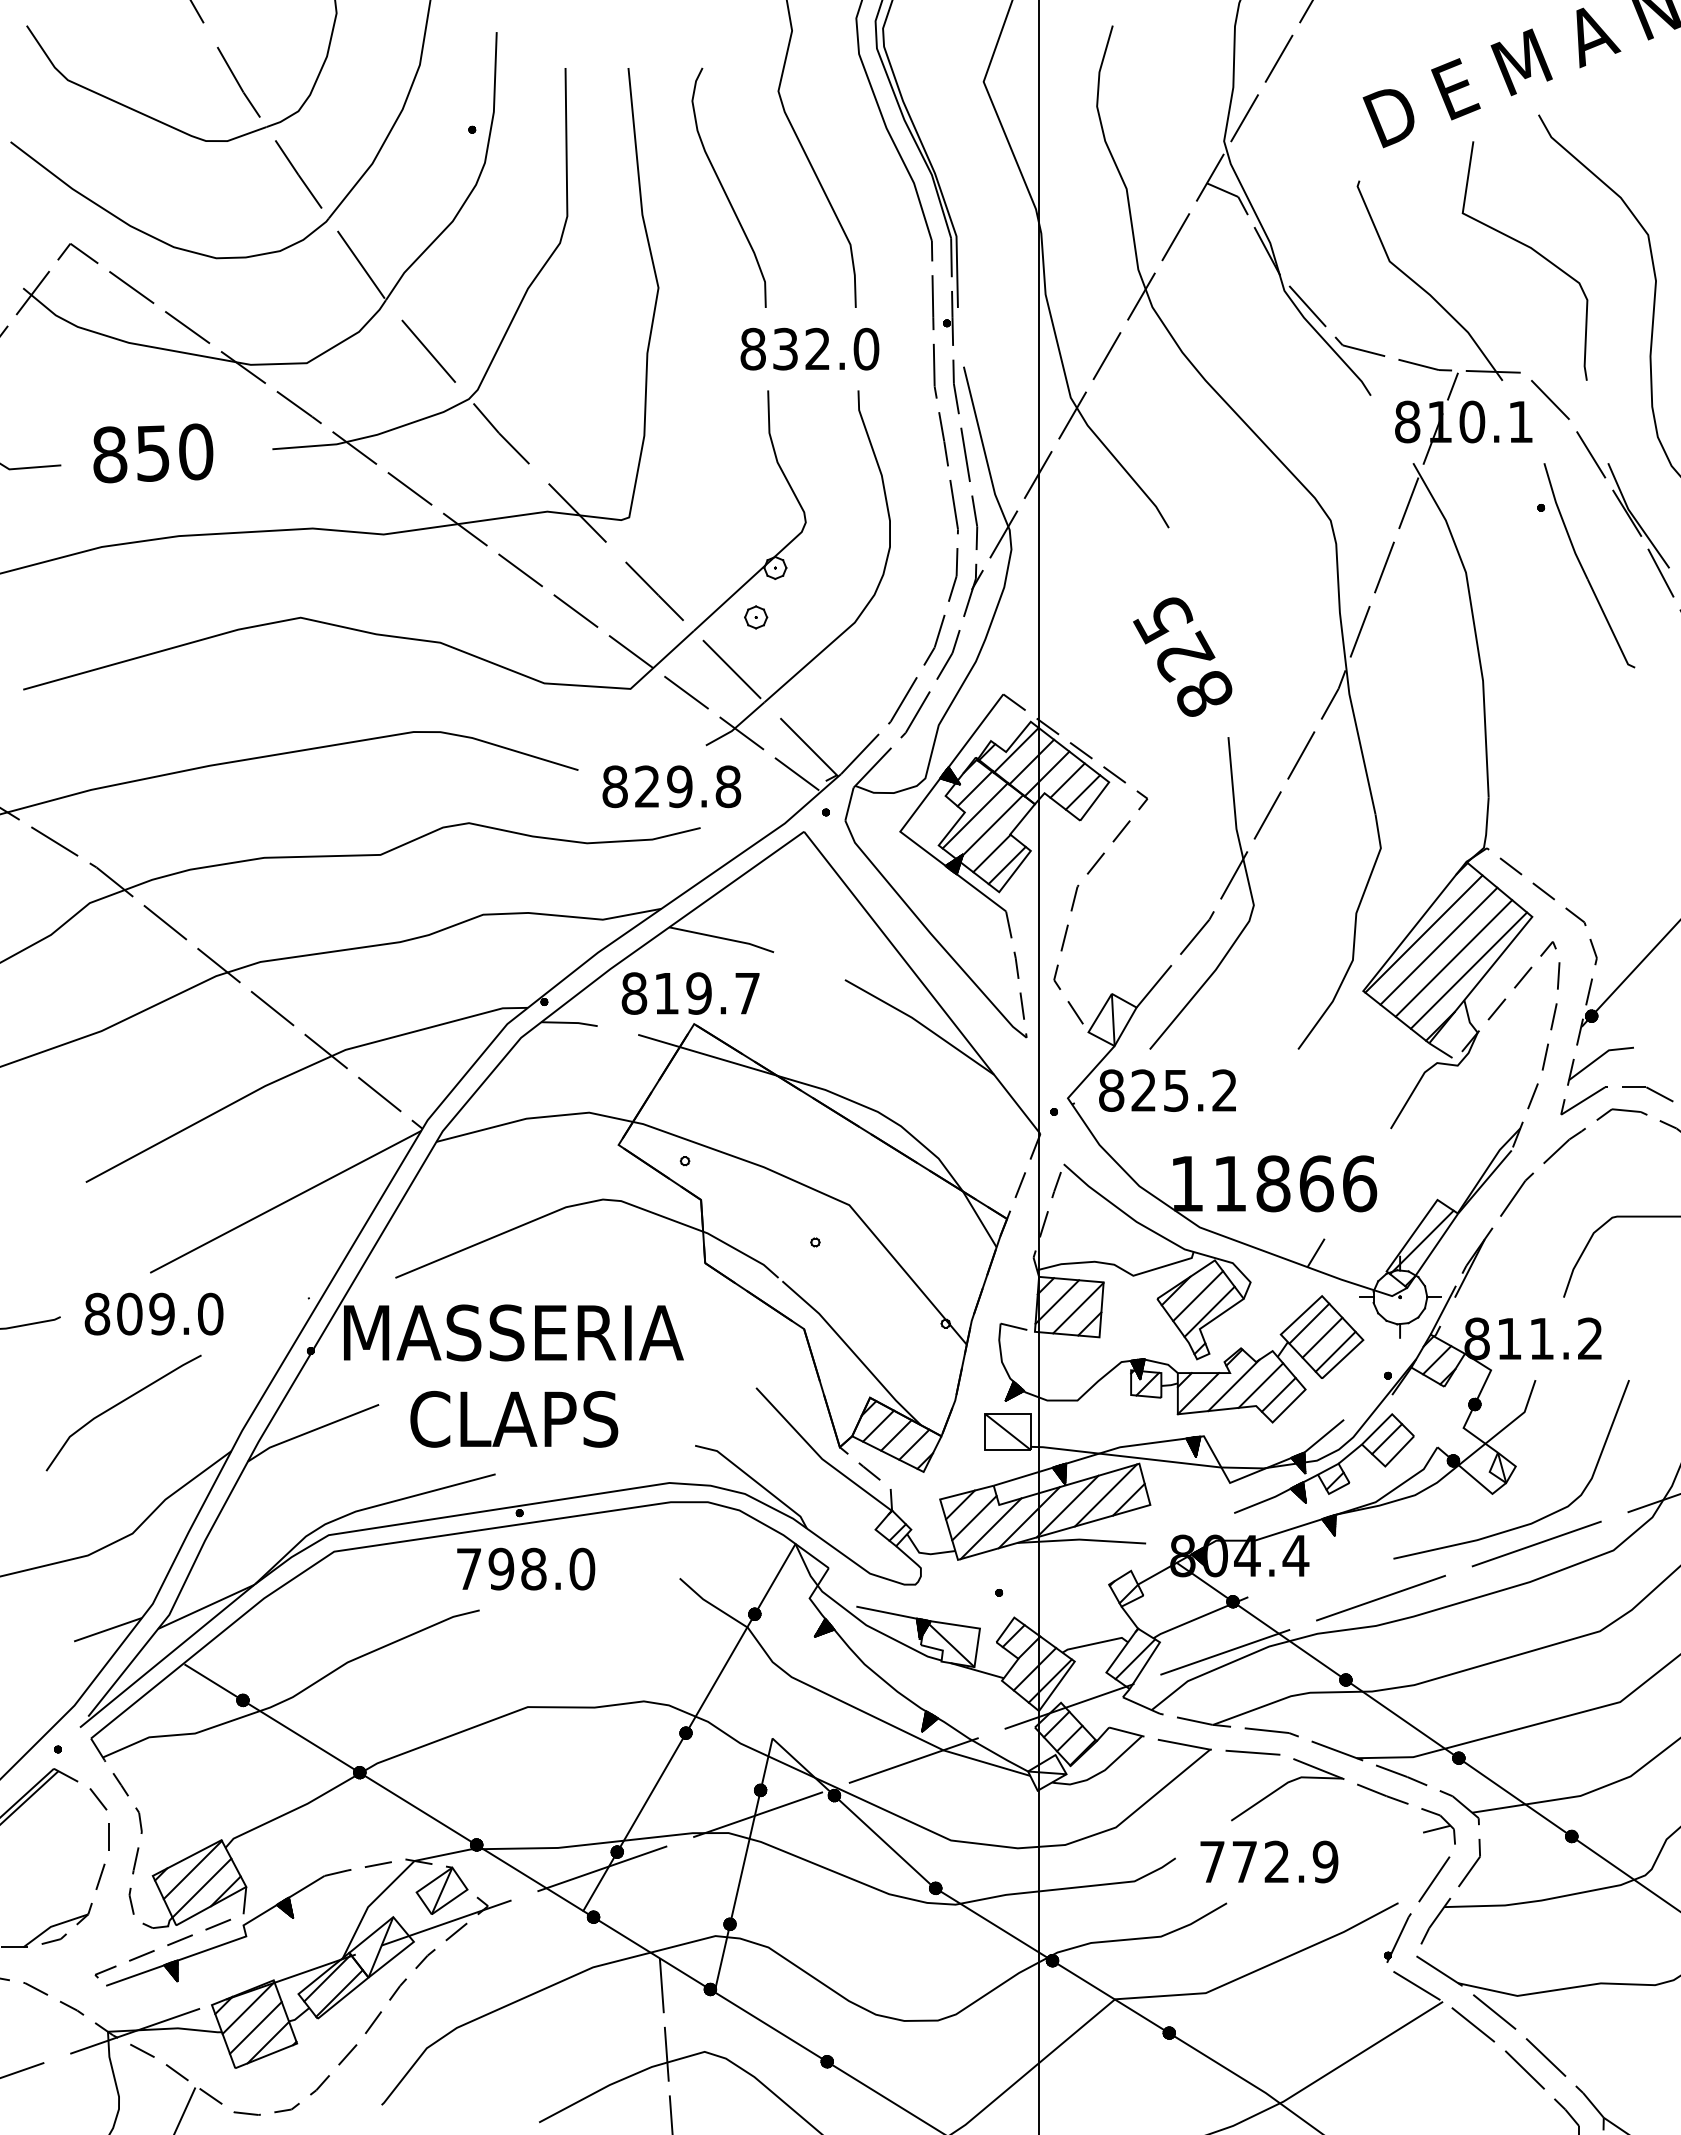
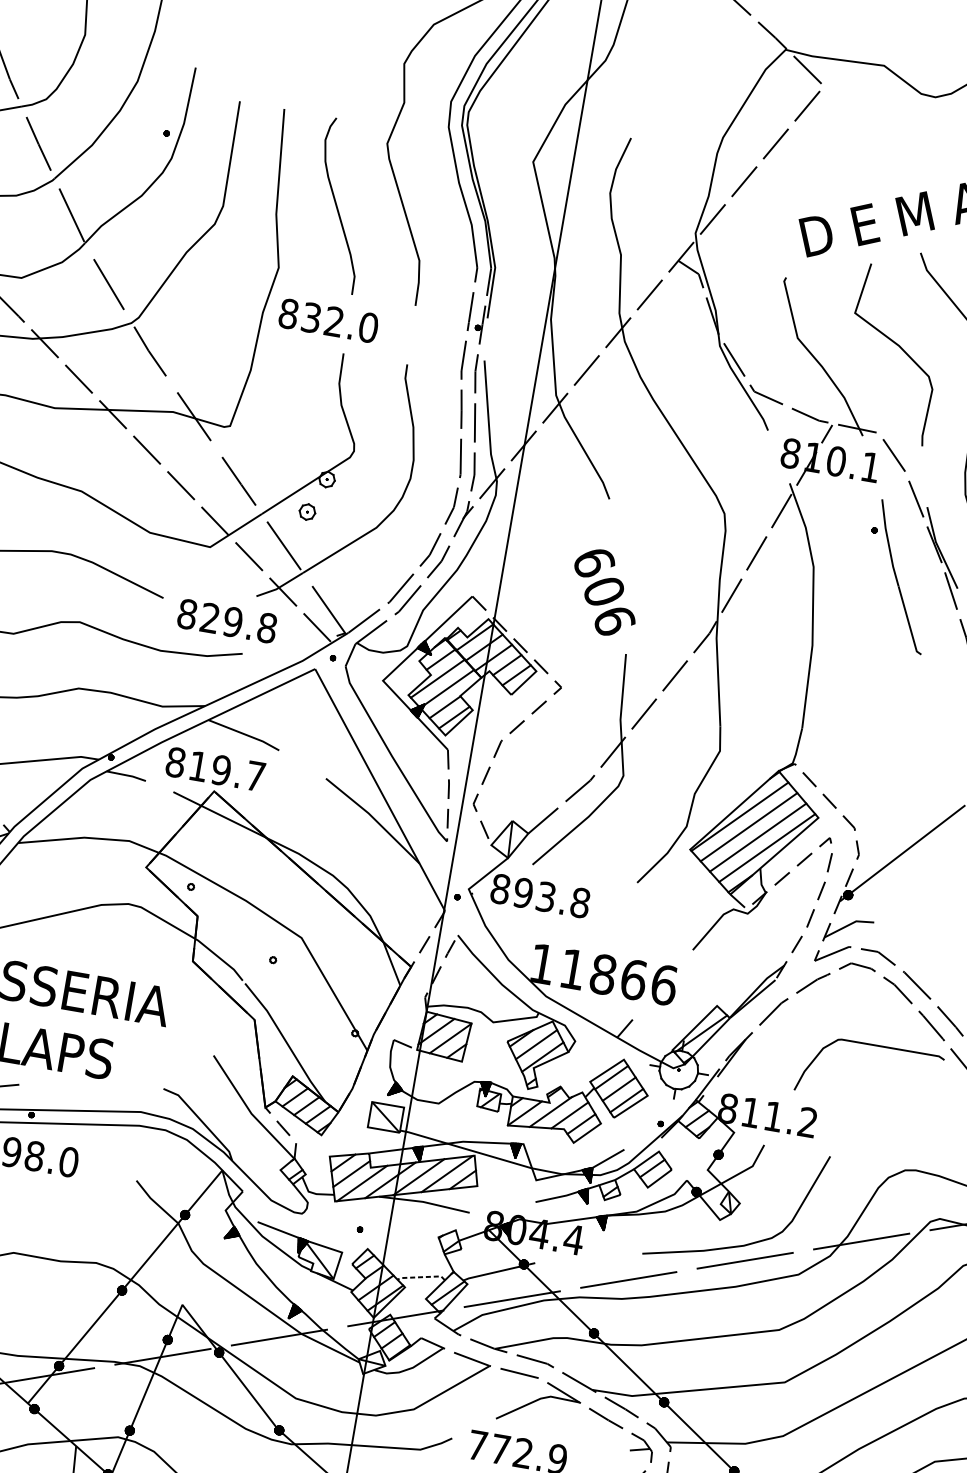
text: (809, 348) -> (328, 320), moved
text: (1183, 657) -> (604, 592), 825 -> 909
text: (1184, 1090) -> (551, 897), 825.2 -> 893.8
line: (1095, 1643) -> (421, 1277), solid -> dashed

